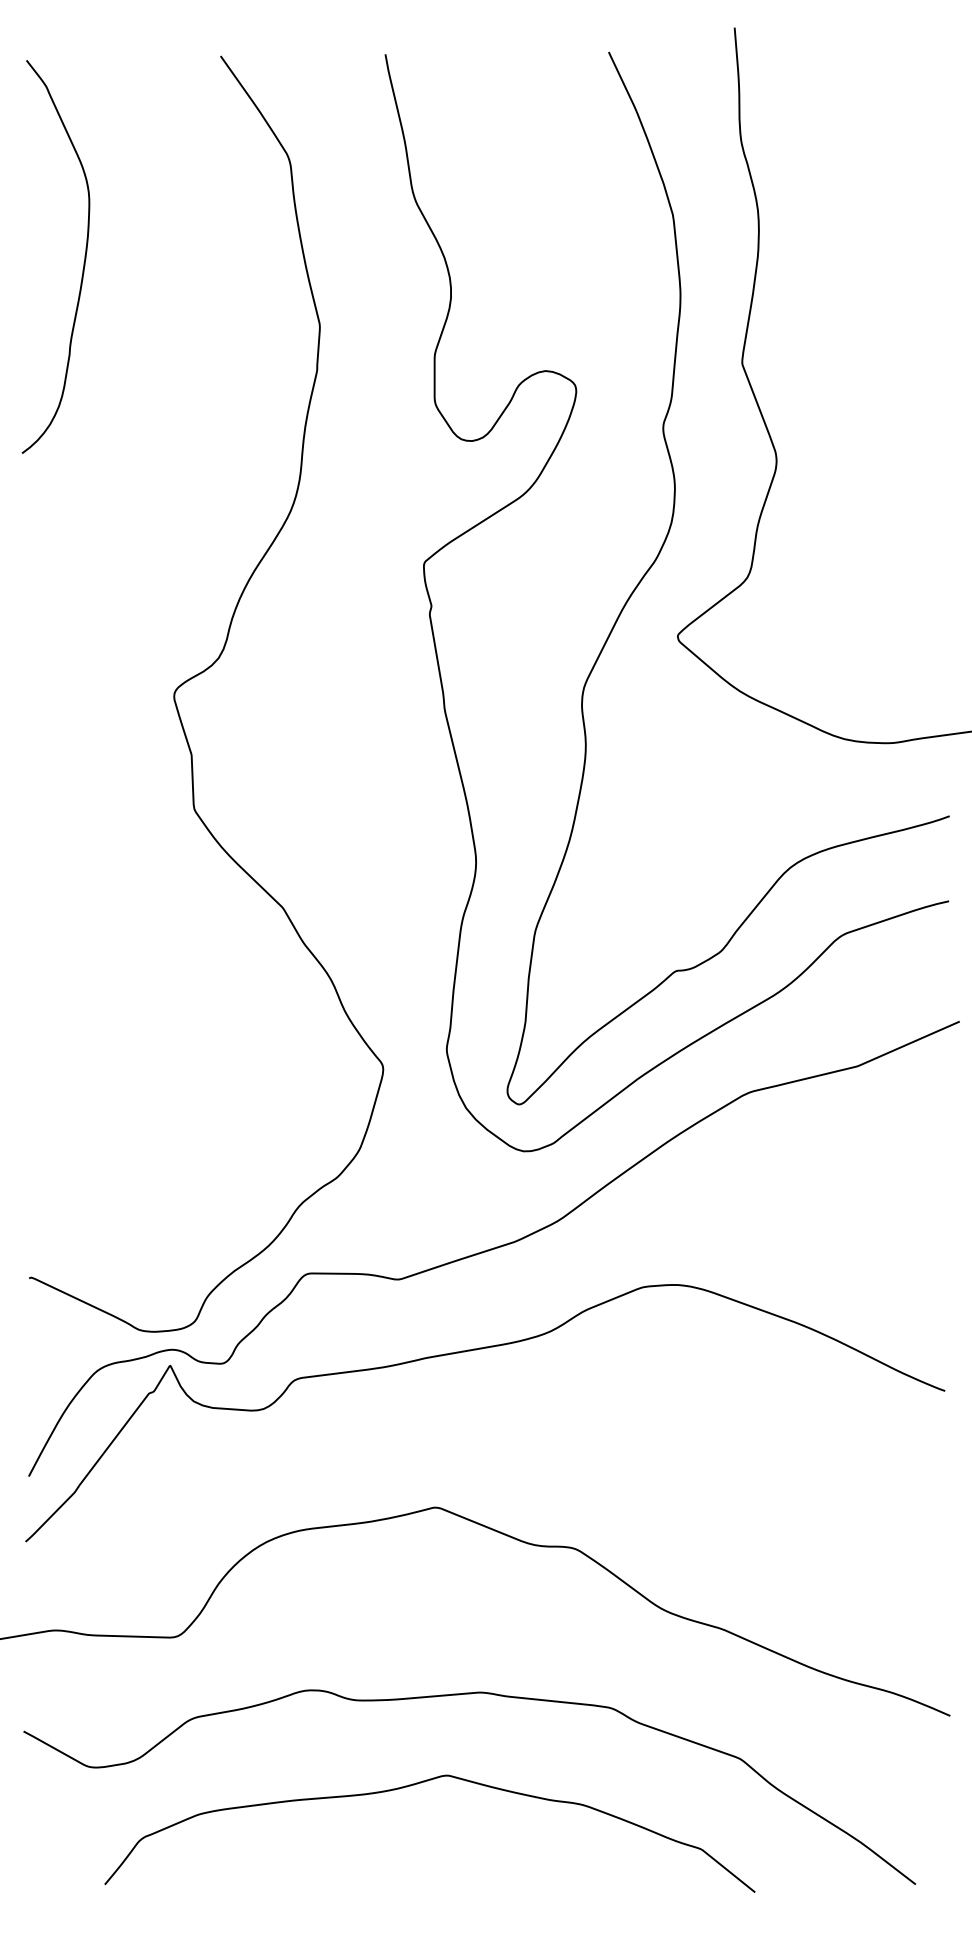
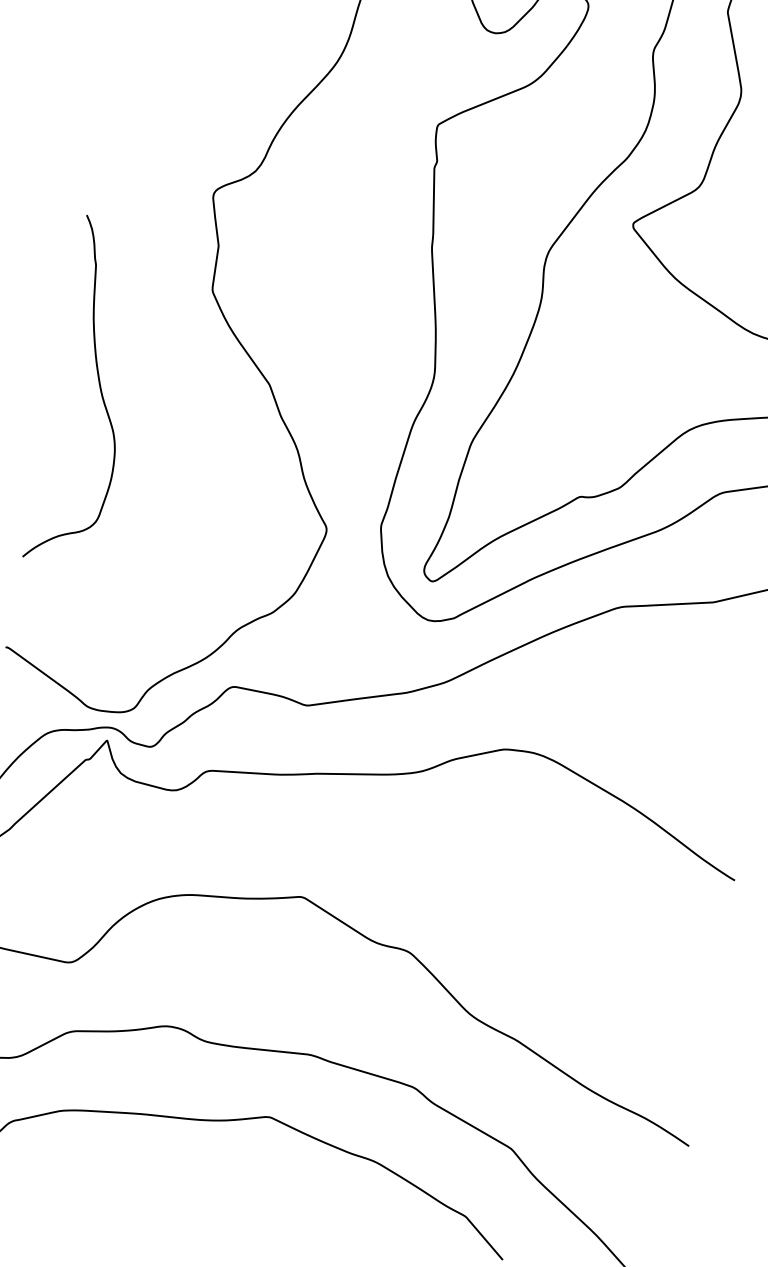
curve: (83, 952) -> (100, 390), added

